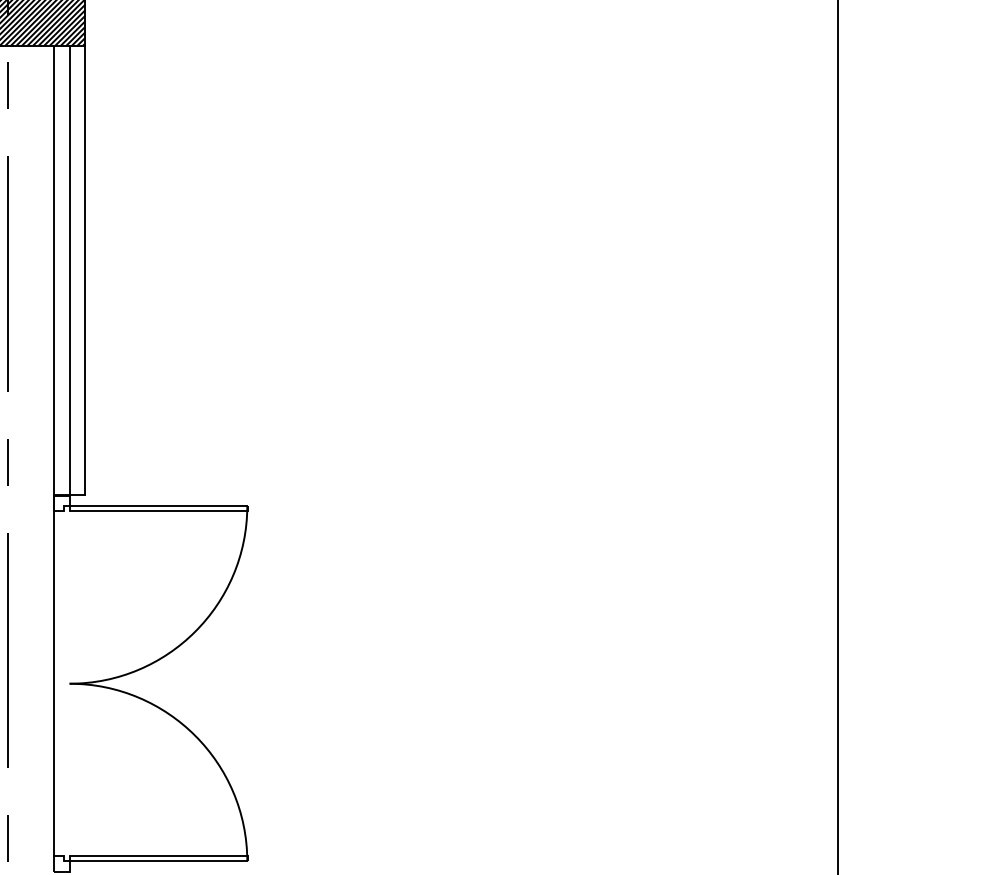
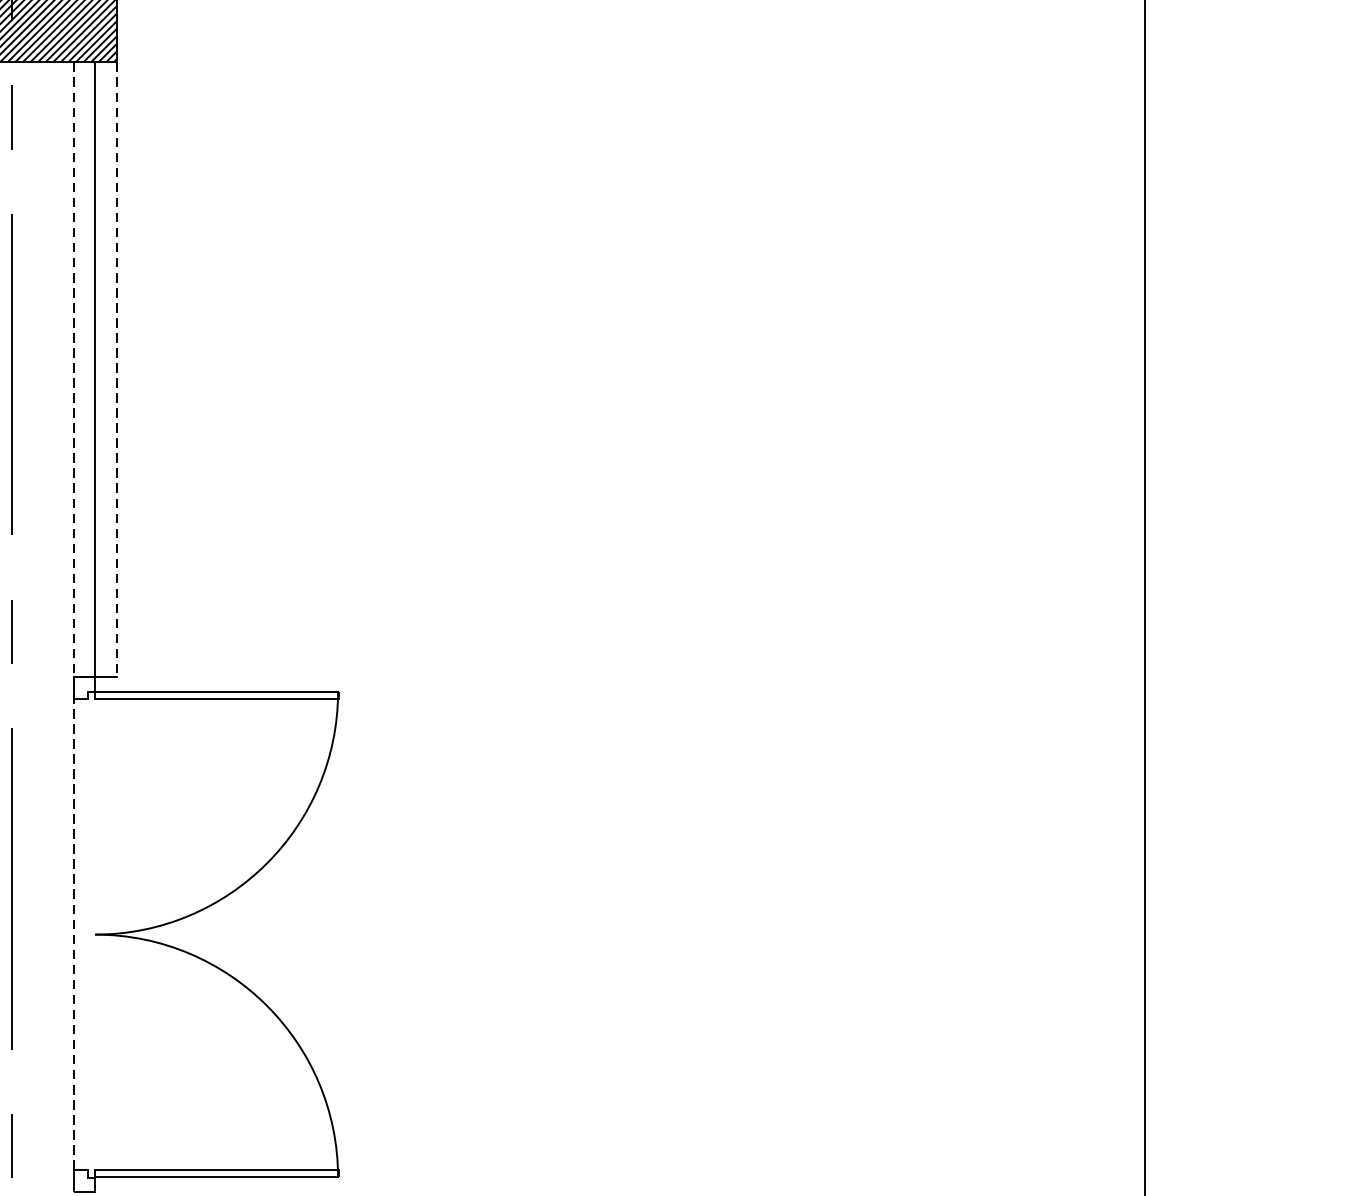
line: (85, 270) -> (116, 369), solid -> dashed
line: (53, 451) -> (73, 617), solid -> dashed

